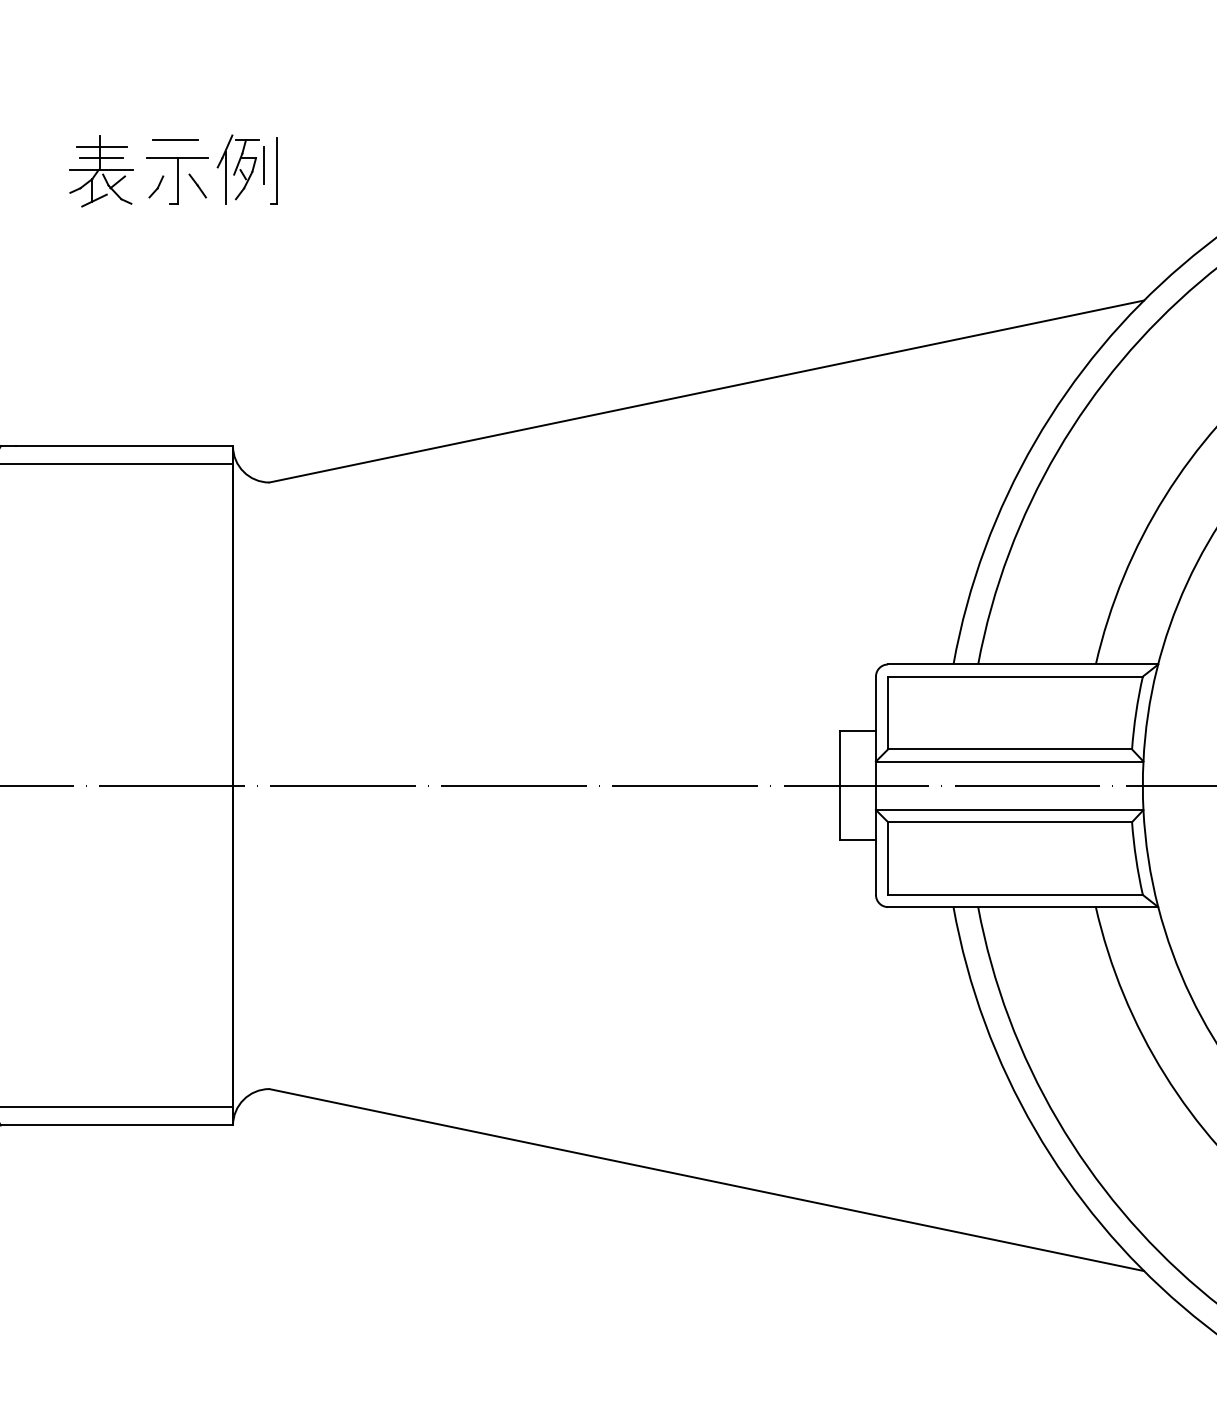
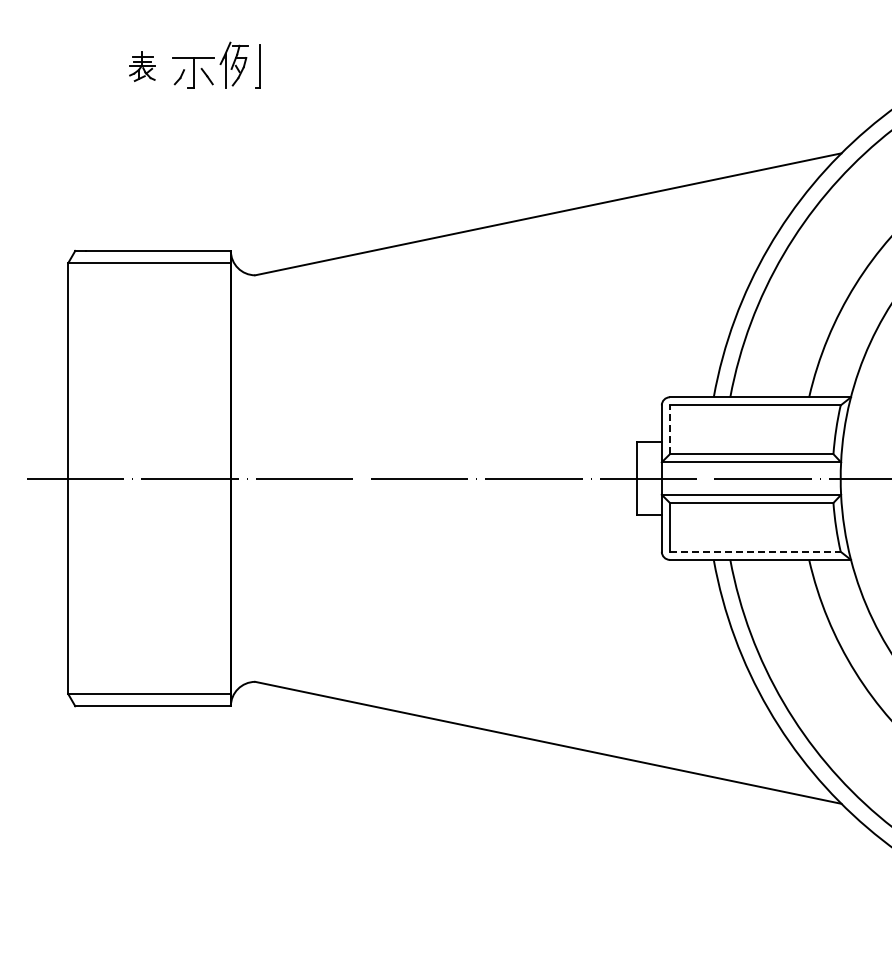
line: (175, 139) -> (192, 45), removed
line: (263, 164) -> (251, 62), removed
part: (101, 170) -> (142, 66), size x0.6
line: (887, 712) -> (669, 429), solid -> dashed
line: (1015, 894) -> (755, 551), solid -> dashed

